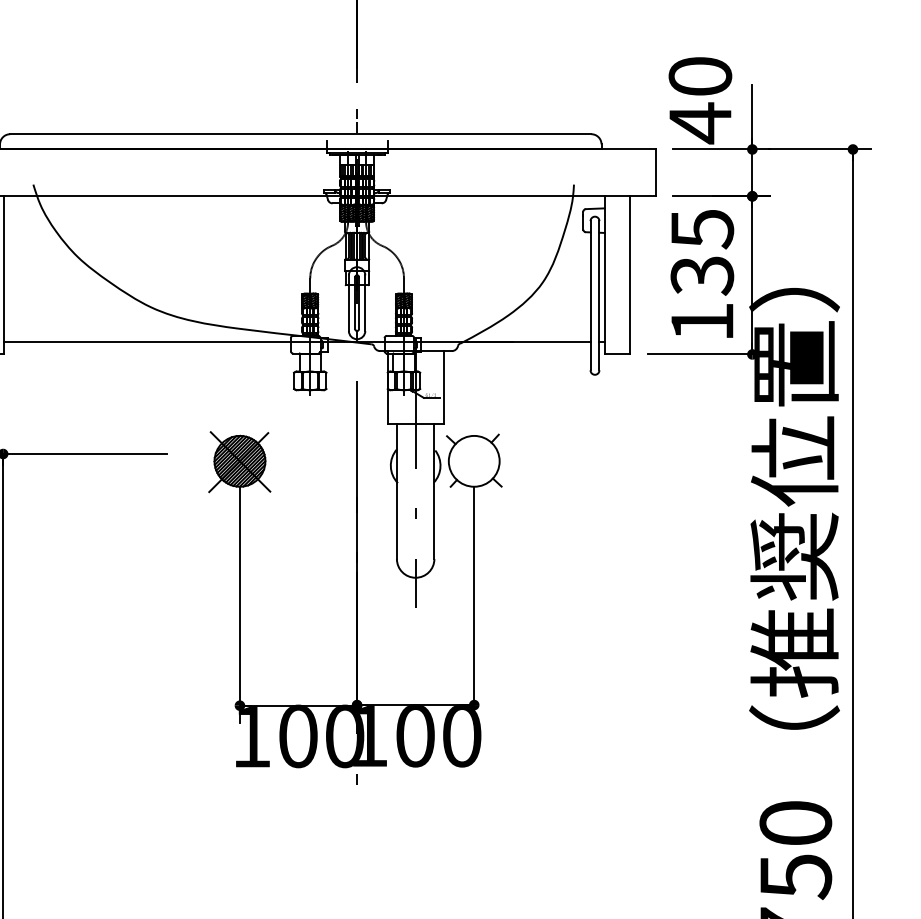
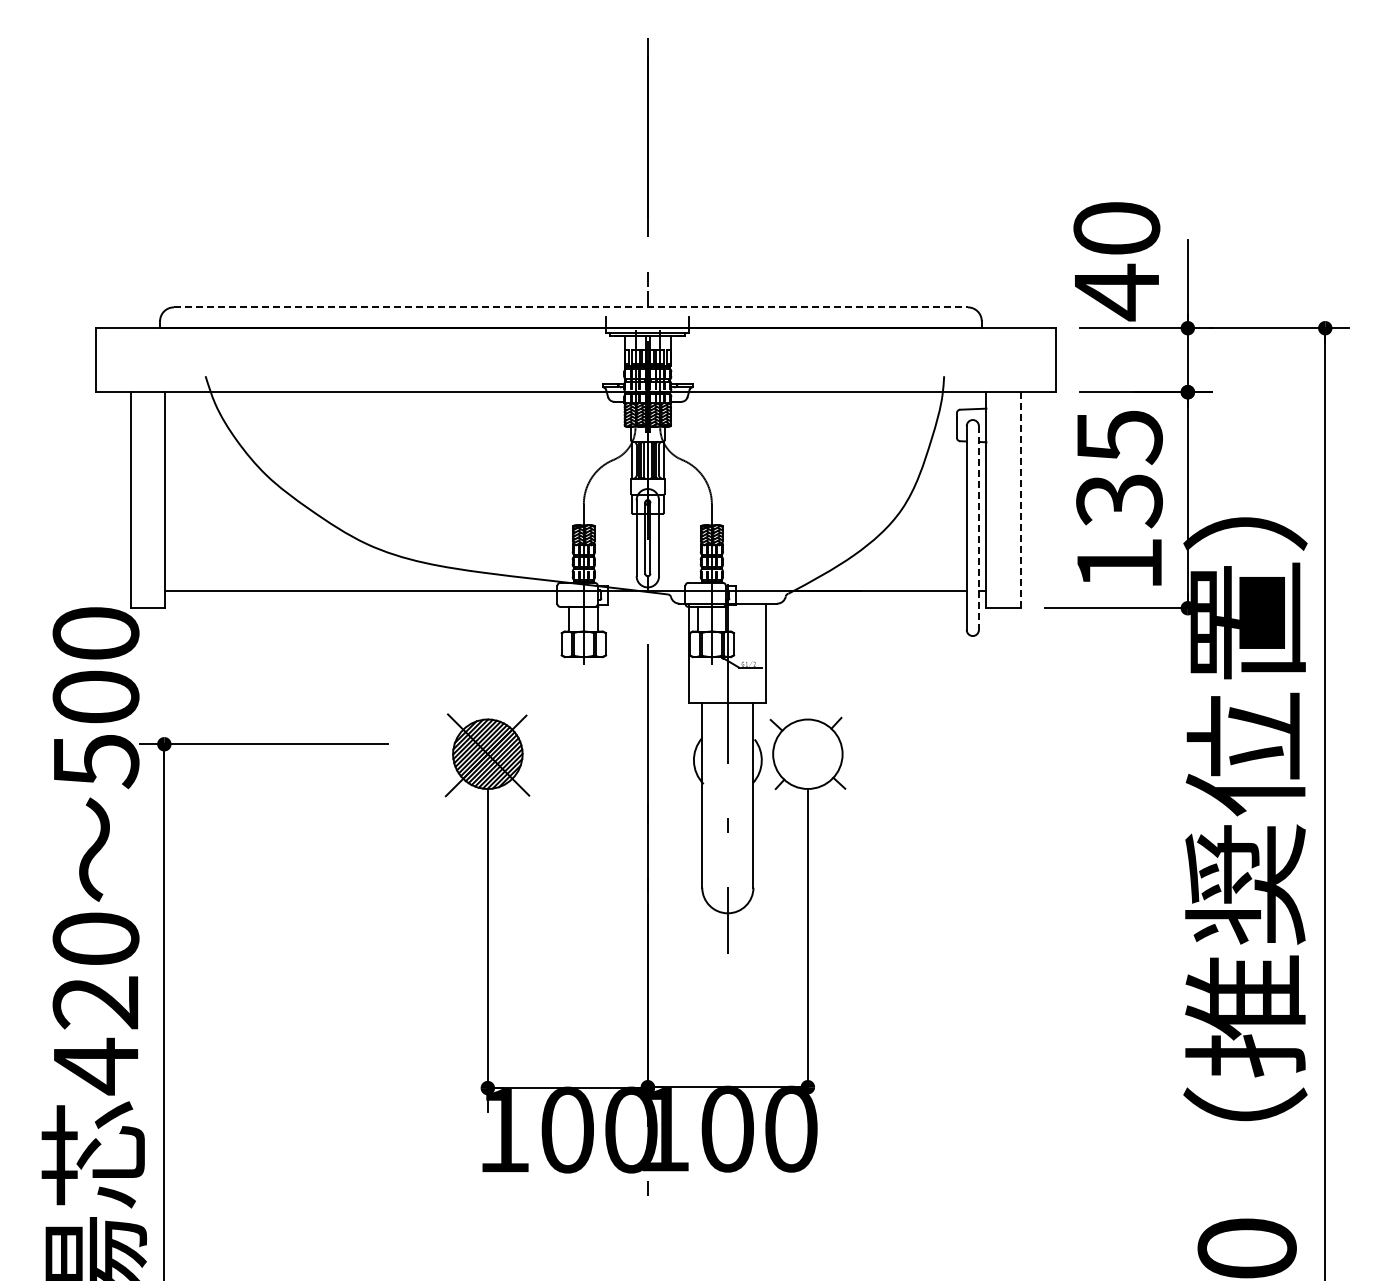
line: (300, 134) -> (570, 307), solid -> dashed
line: (630, 274) -> (1021, 499), solid -> dashed
line: (599, 296) -> (978, 528), solid -> dashed

